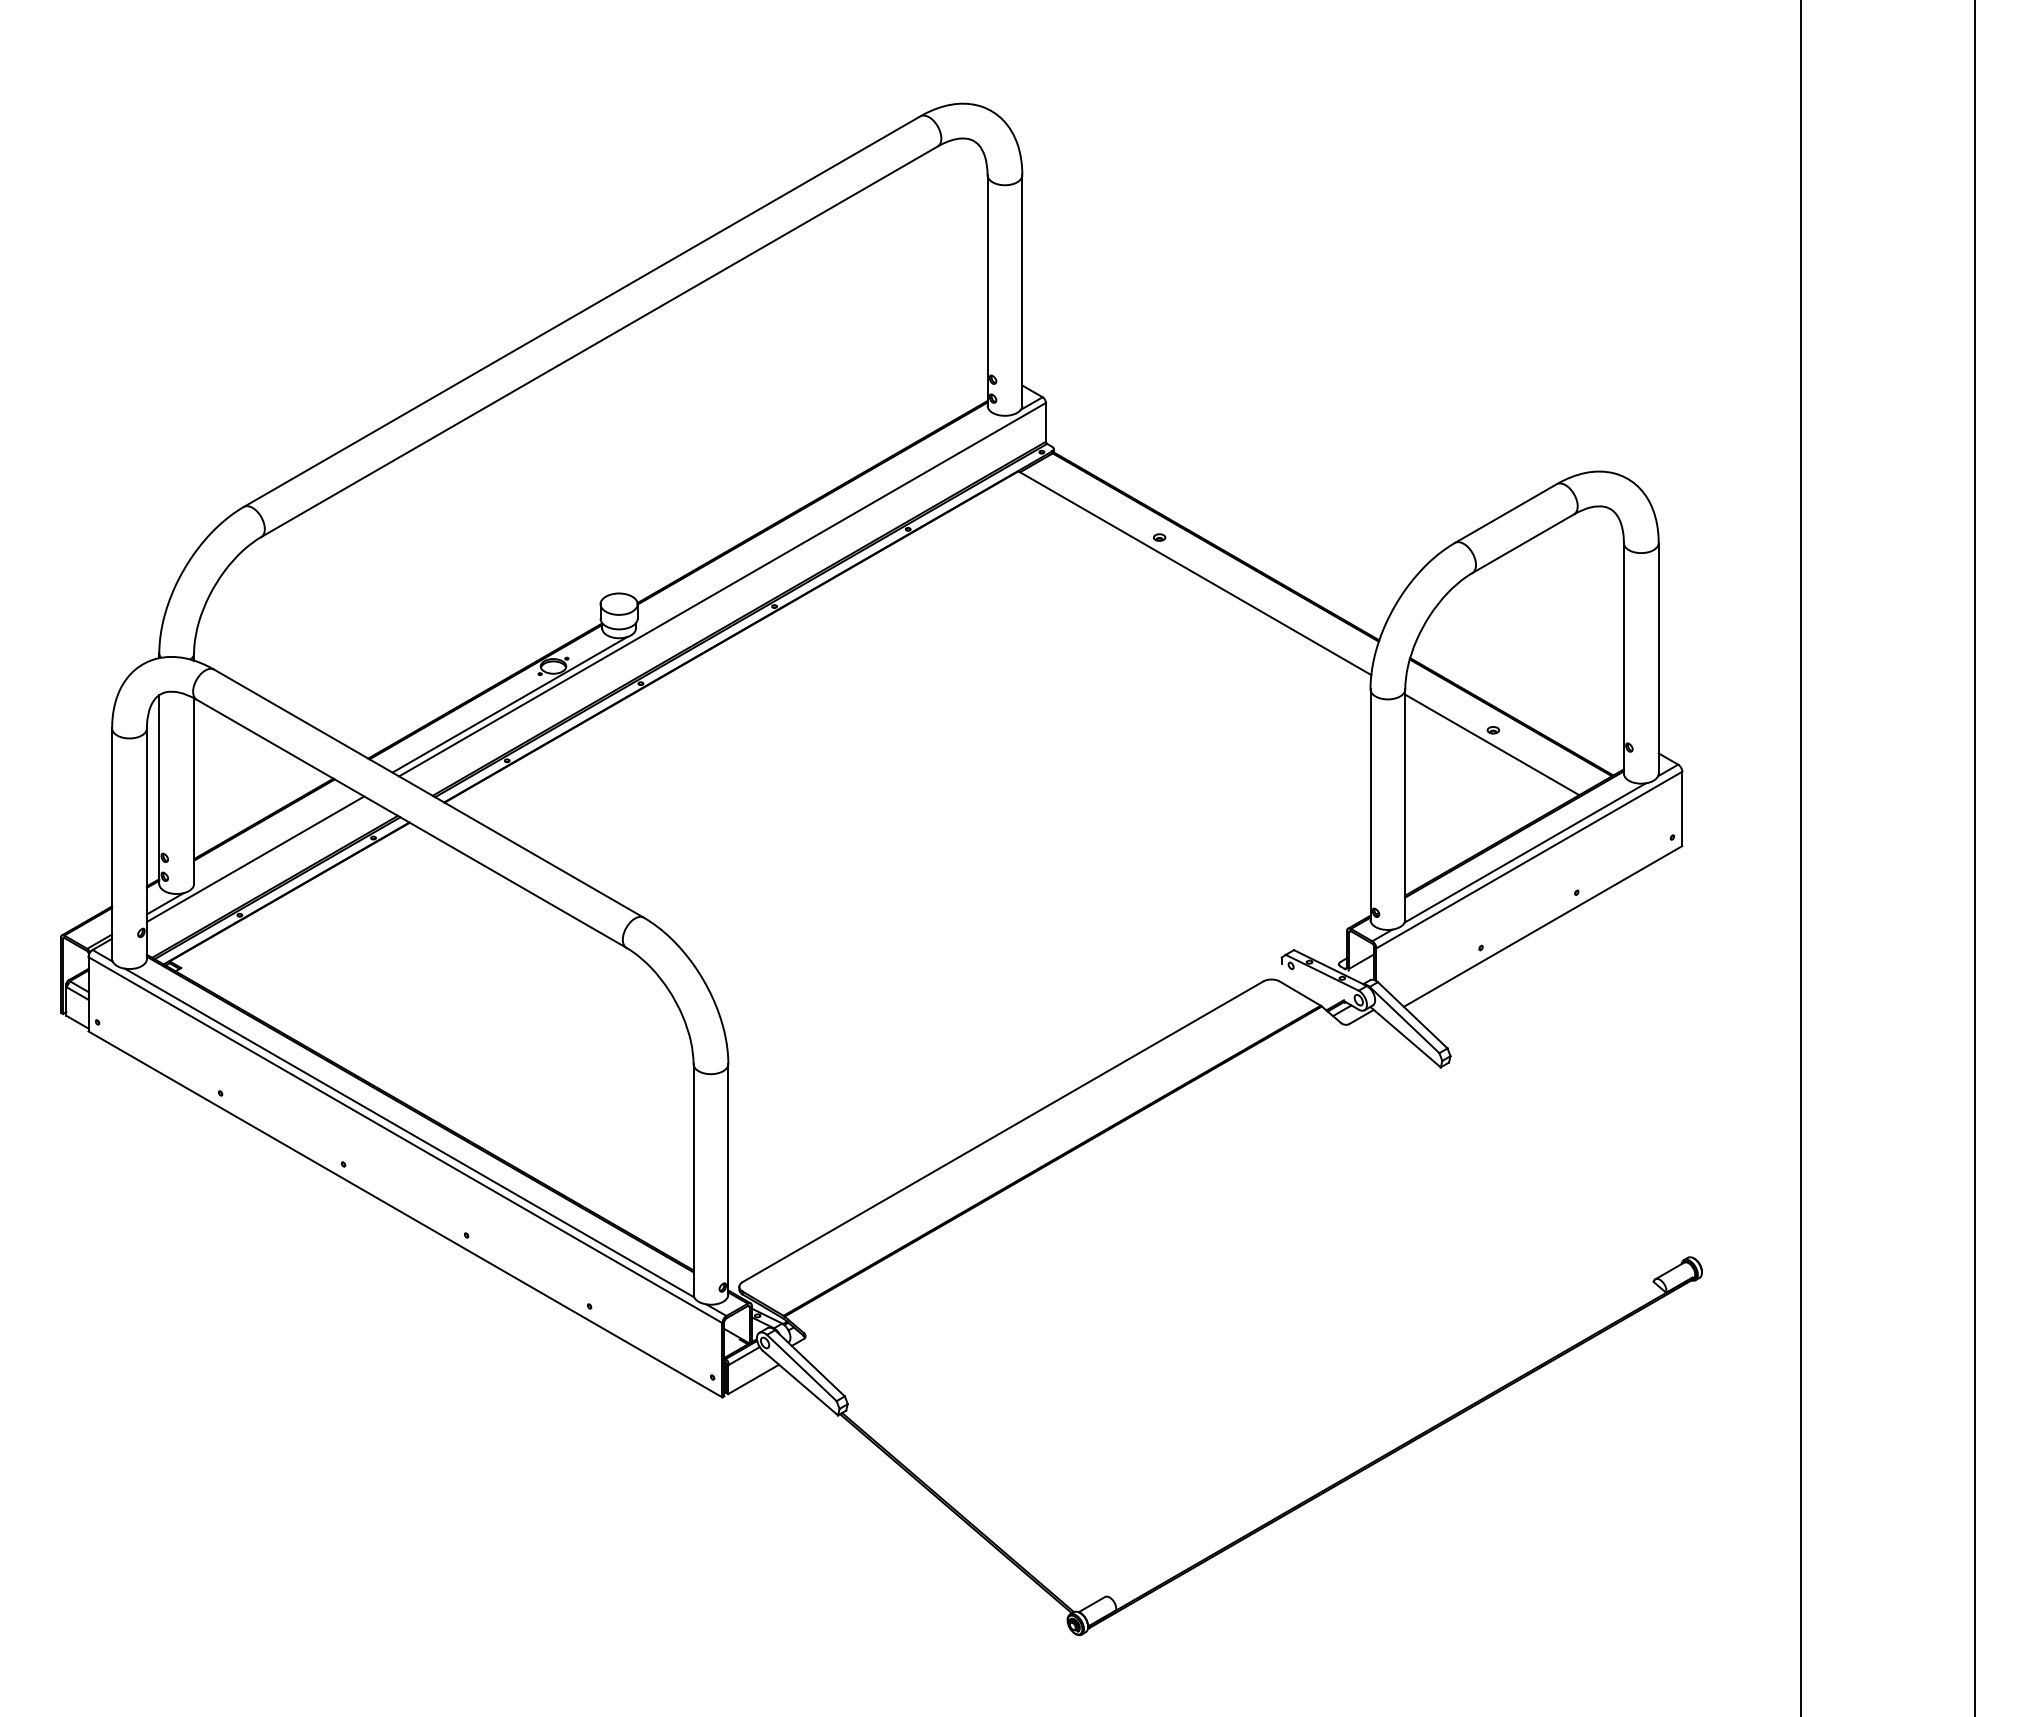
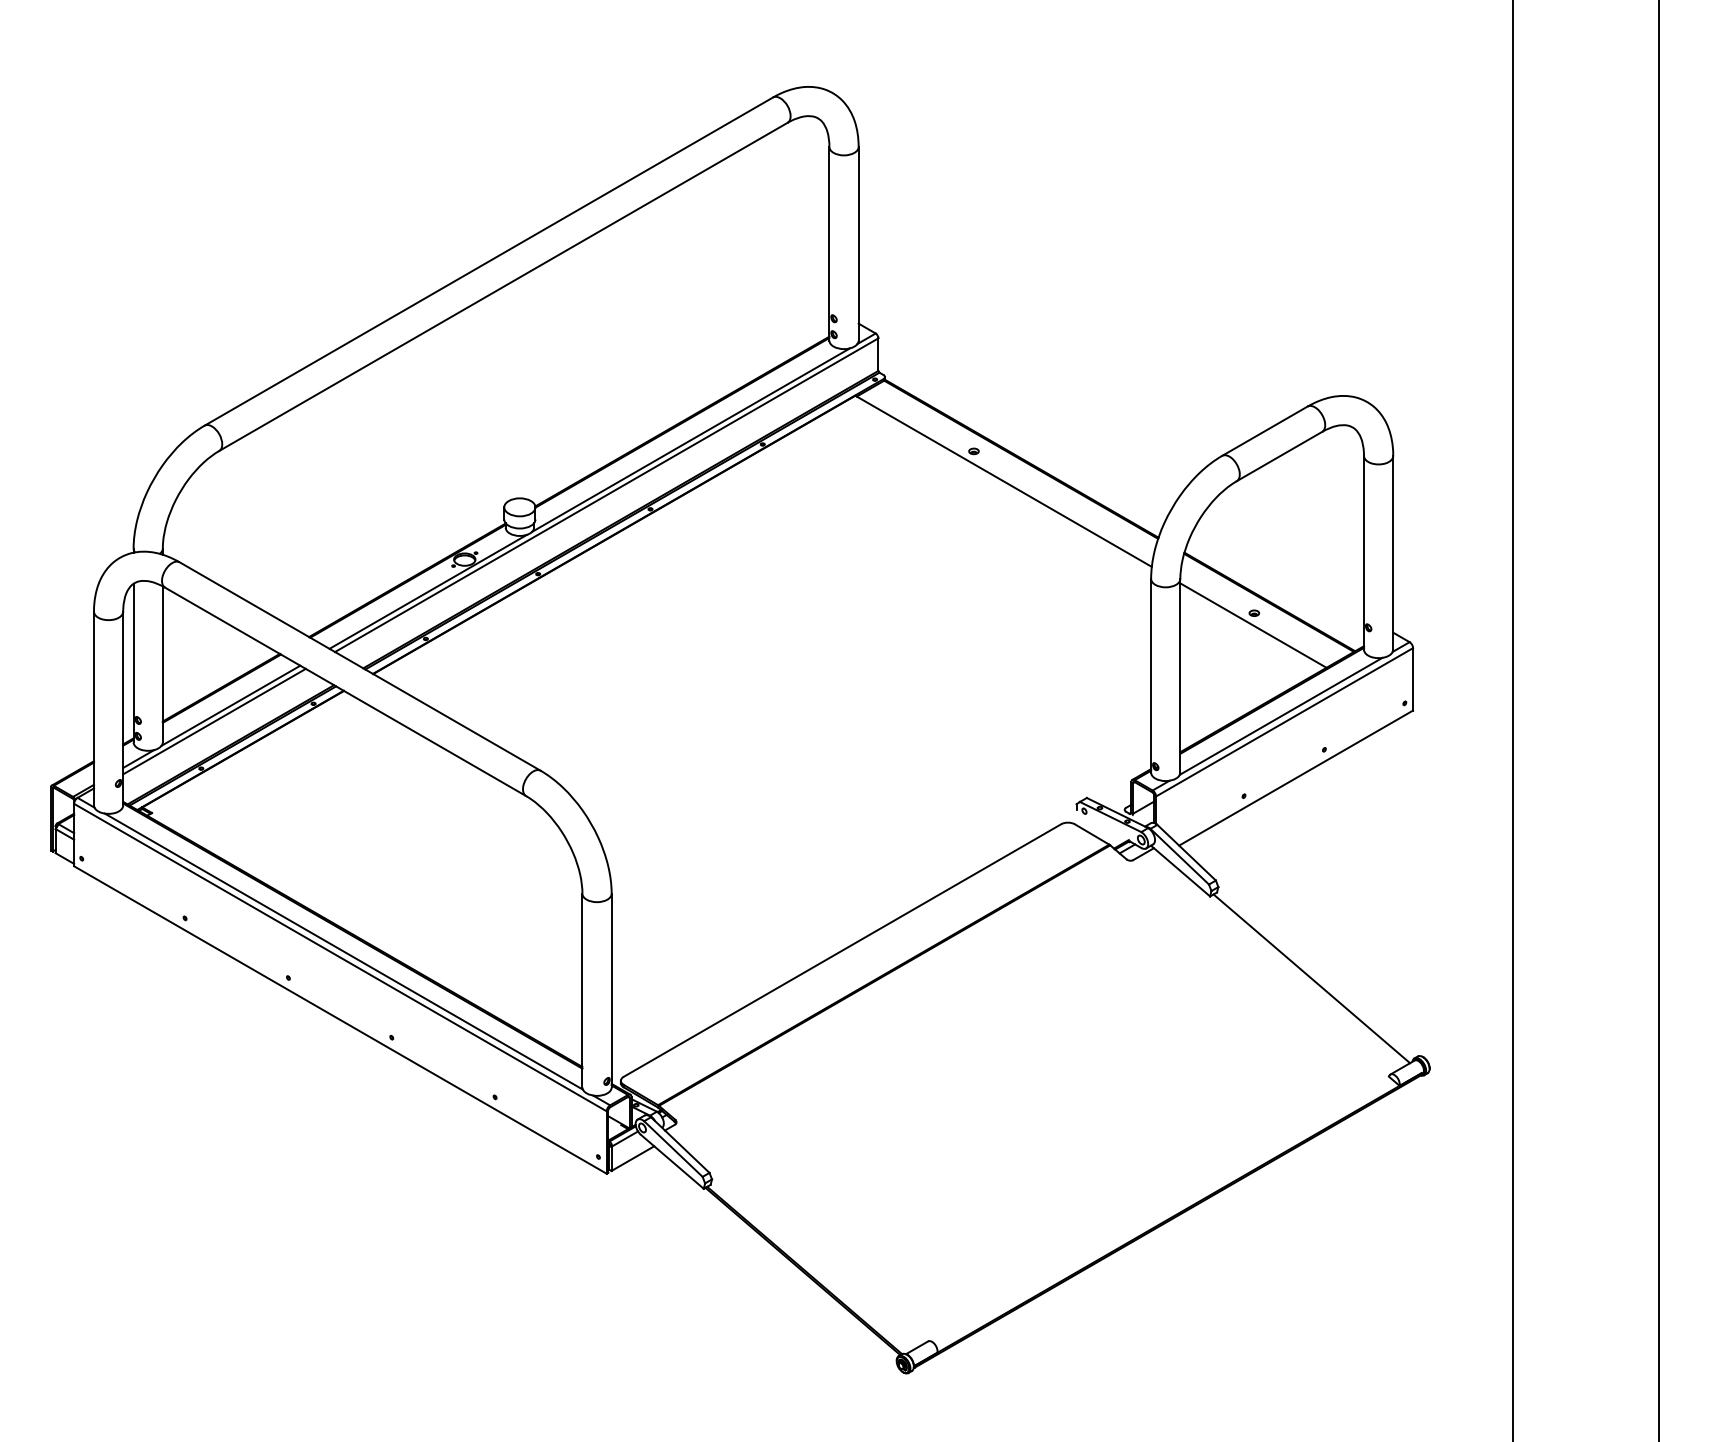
line: (822, 523) -> (690, 439), added
line: (274, 840) -> (230, 705), added
line: (1561, 1165) -> (1311, 978), added

